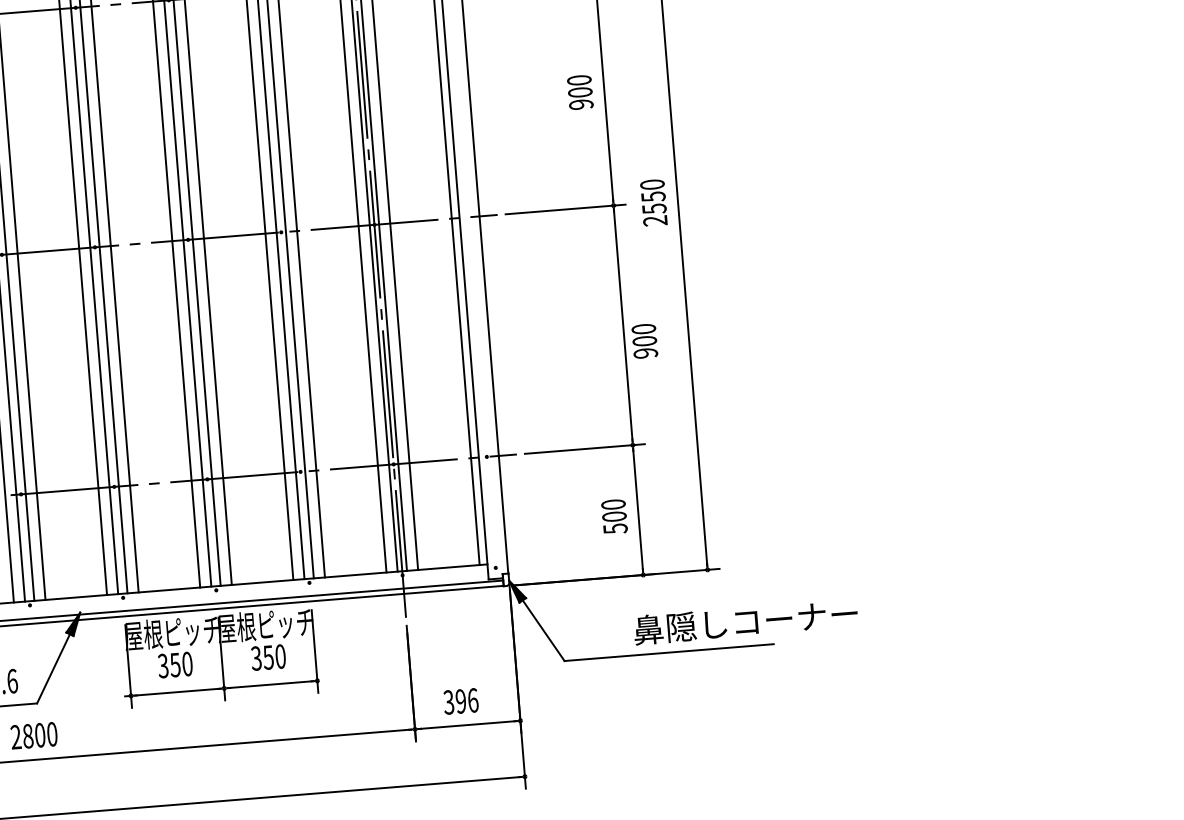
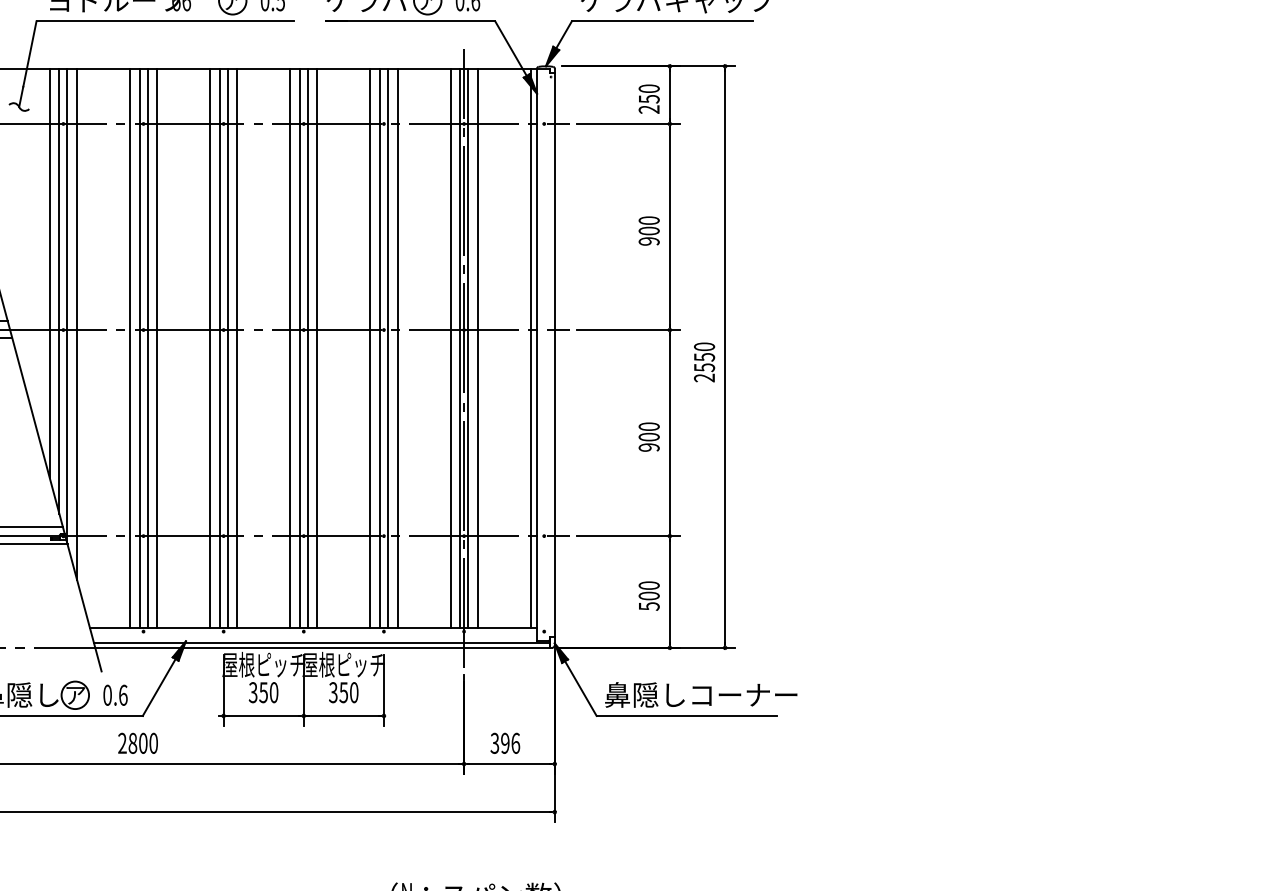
text: (653, 202) -> (704, 362), moved
text: (643, 340) -> (648, 436), moved
text: (746, 621) -> (701, 694), moved

